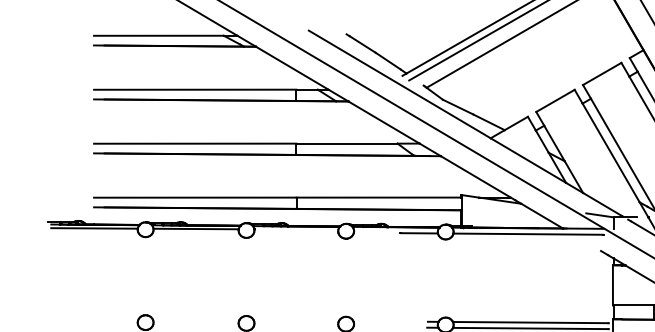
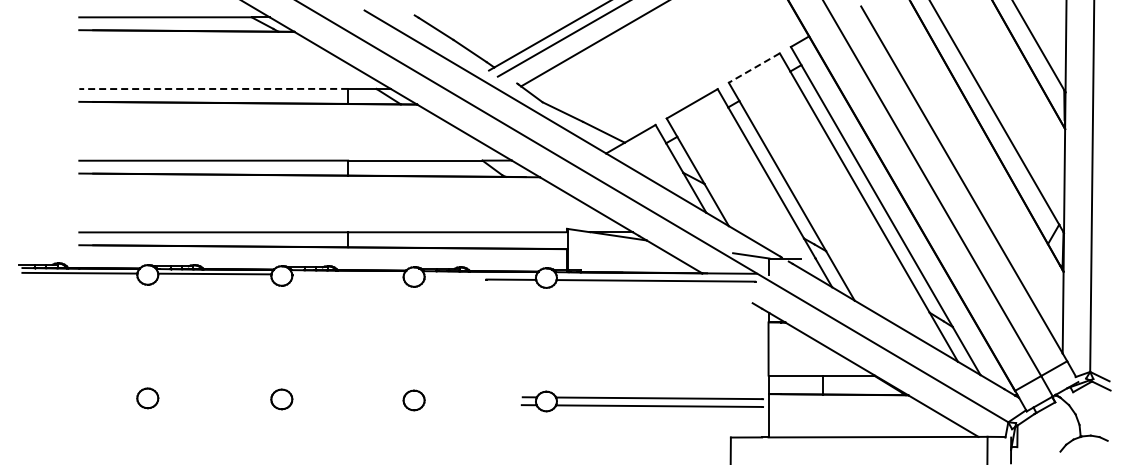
line: (601, 74) -> (753, 68), solid -> dashed
line: (195, 89) -> (213, 88), solid -> dashed

